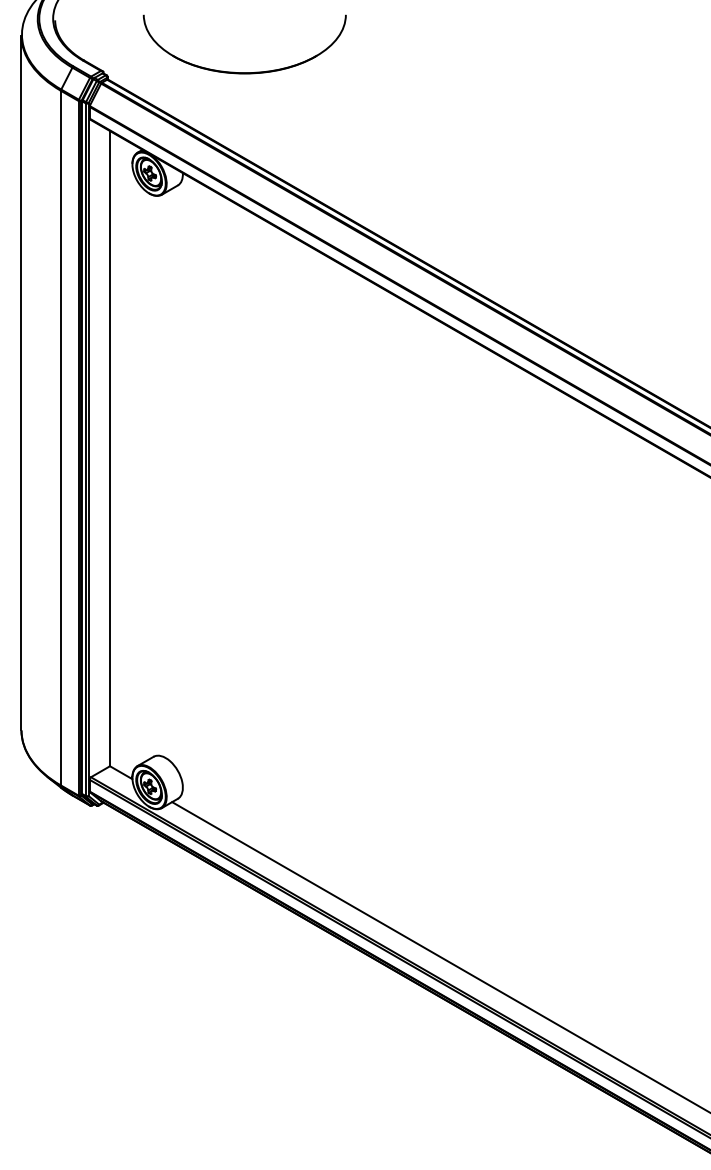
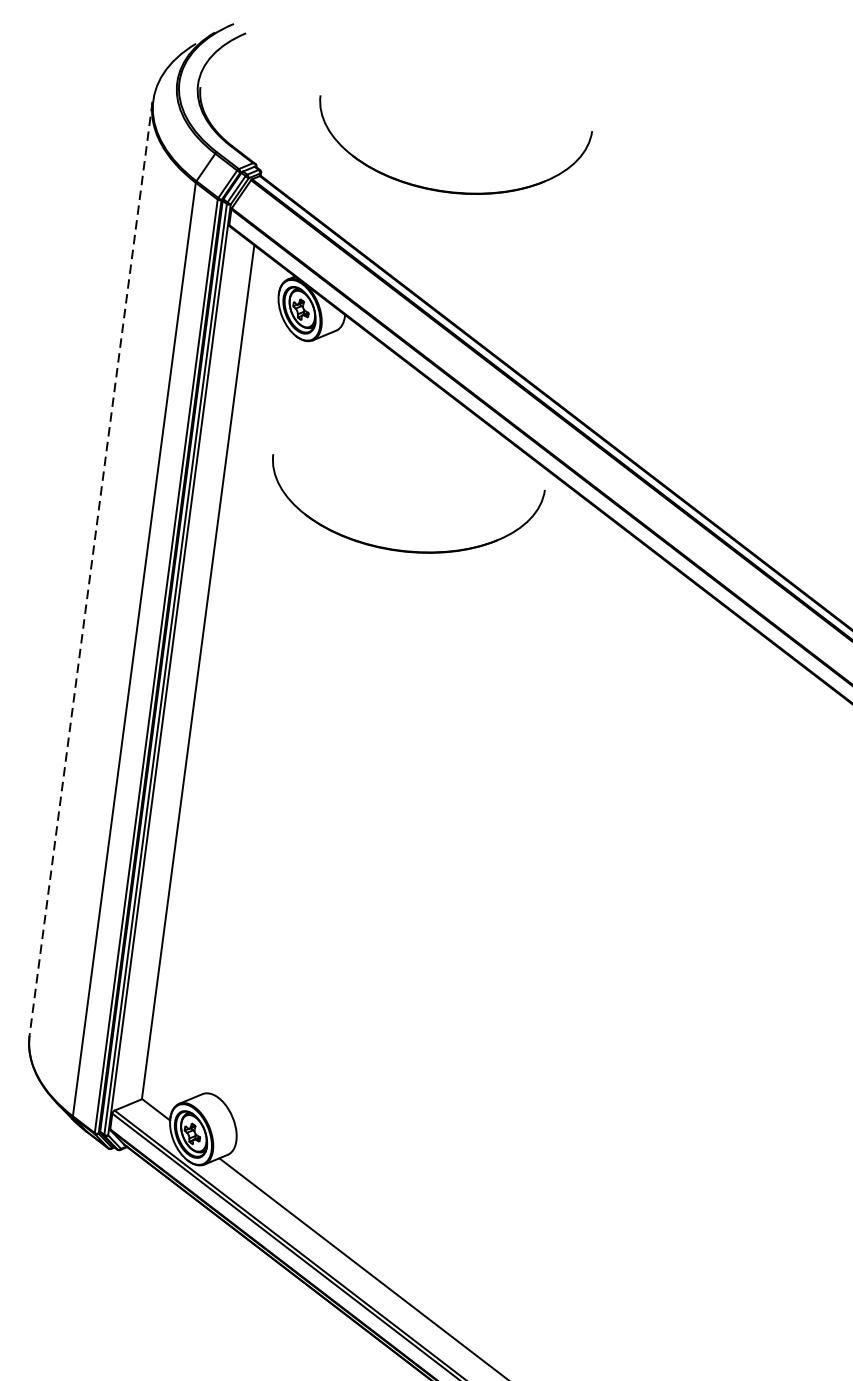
part: (244, 339) -> (398, 549), added
line: (21, 383) -> (91, 569), solid -> dashed

